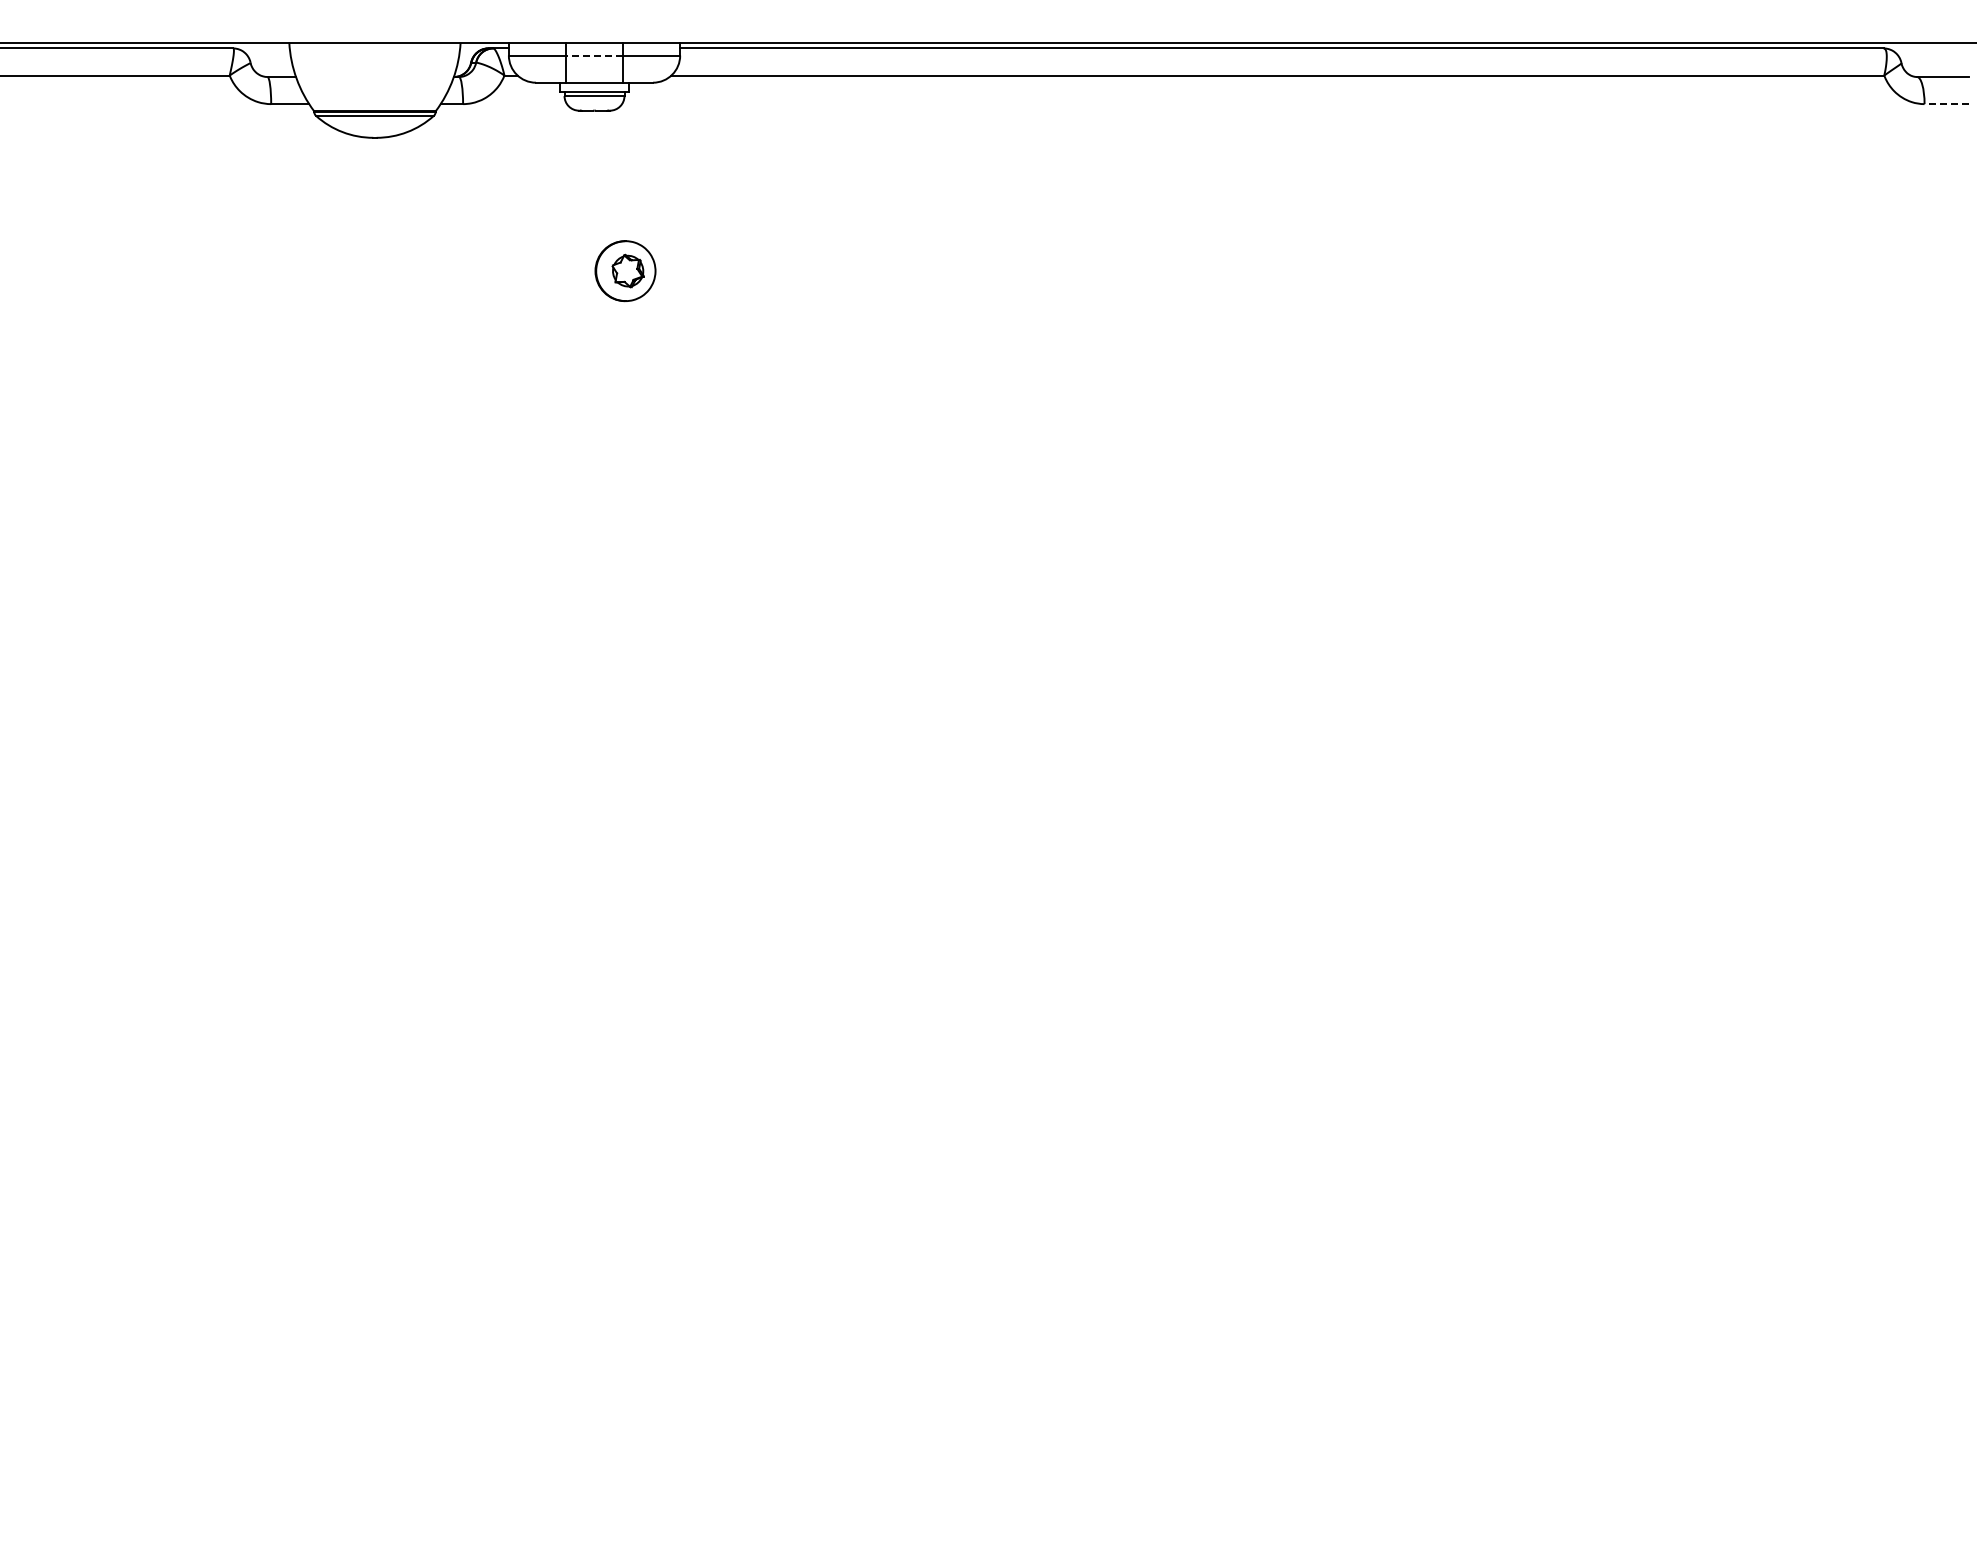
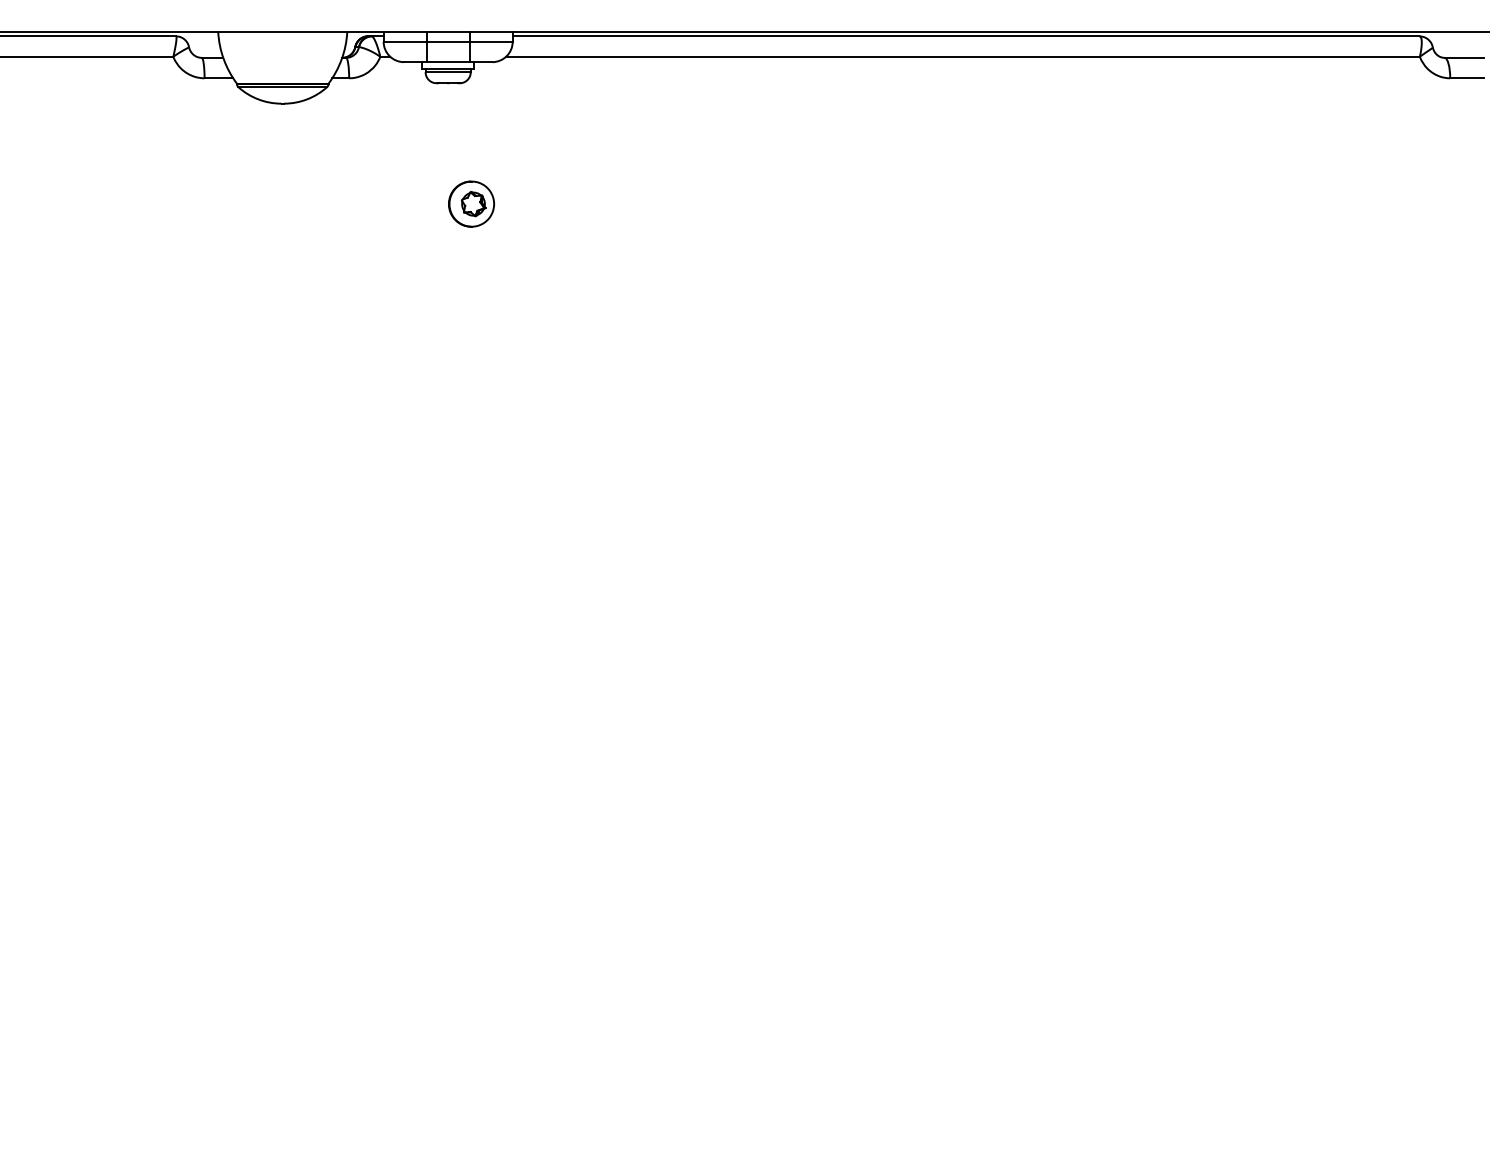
line: (594, 55) -> (448, 41), dashed -> solid
line: (1946, 104) -> (1466, 78), dashed -> solid

